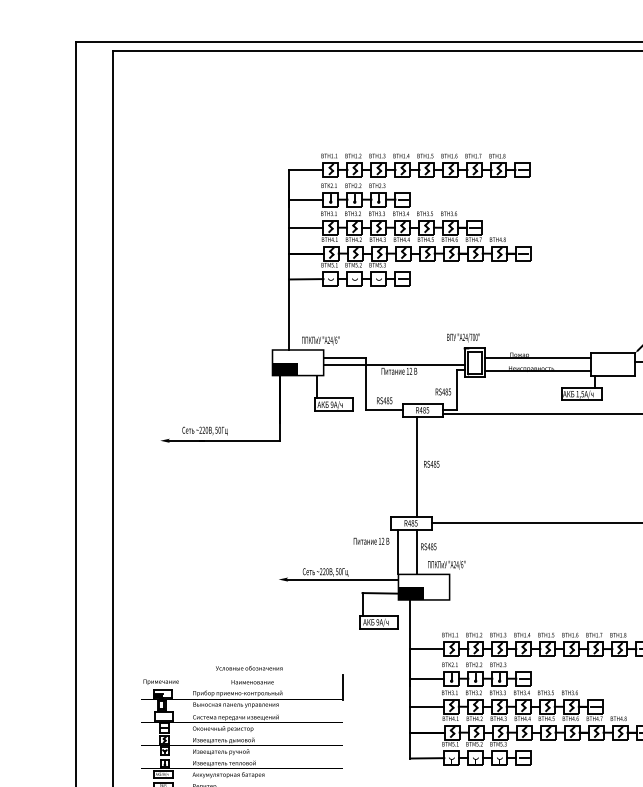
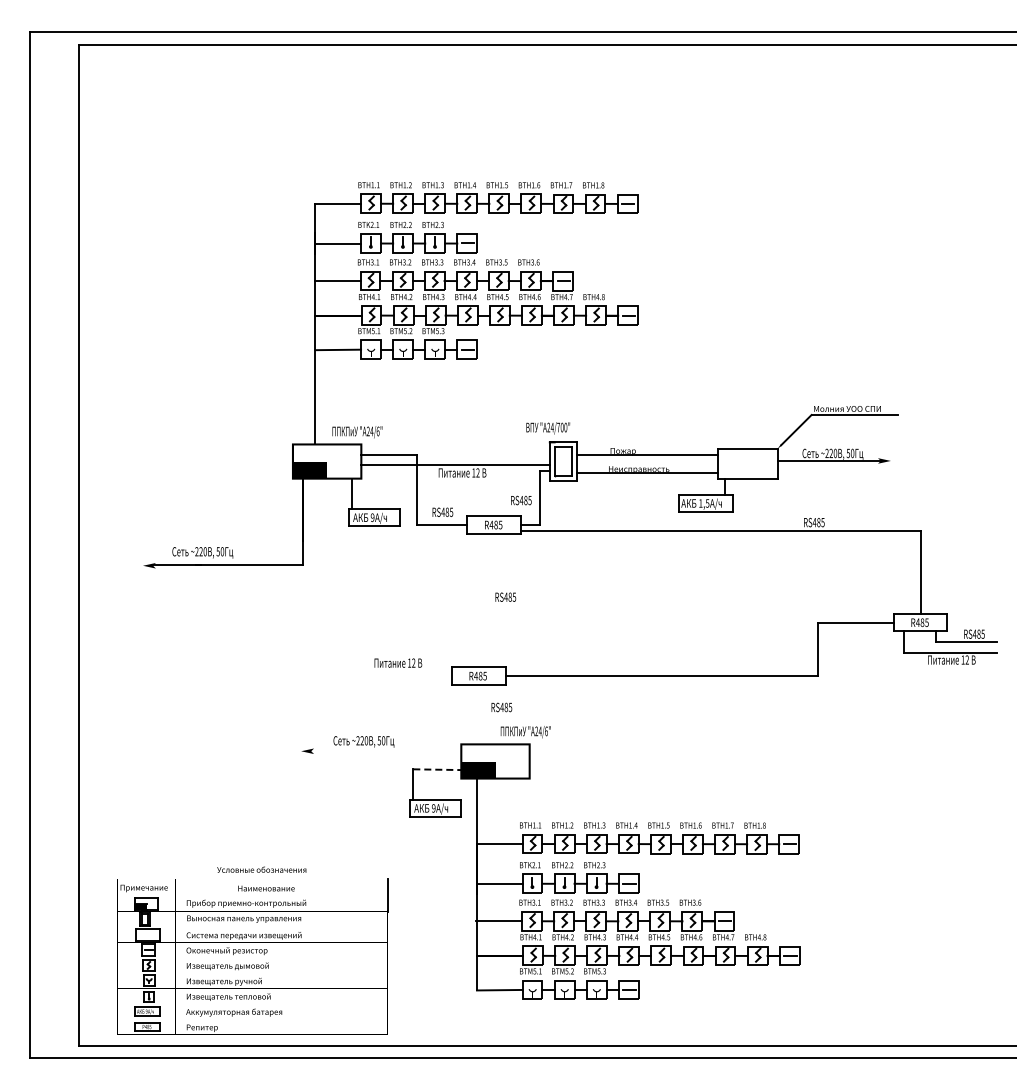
line: (417, 466) -> (486, 600), removed
text: (371, 540) -> (398, 662), moved
line: (398, 552) -> (461, 714), removed
line: (417, 552) -> (486, 714), removed
line: (342, 579) -> (386, 751), removed
line: (380, 593) -> (437, 769), solid -> dashed

